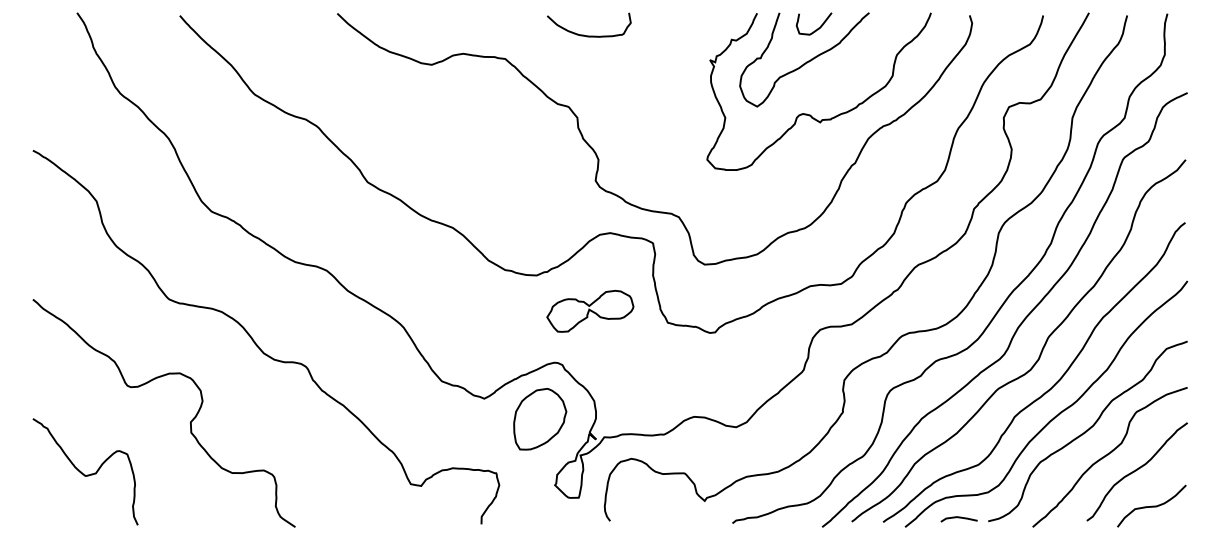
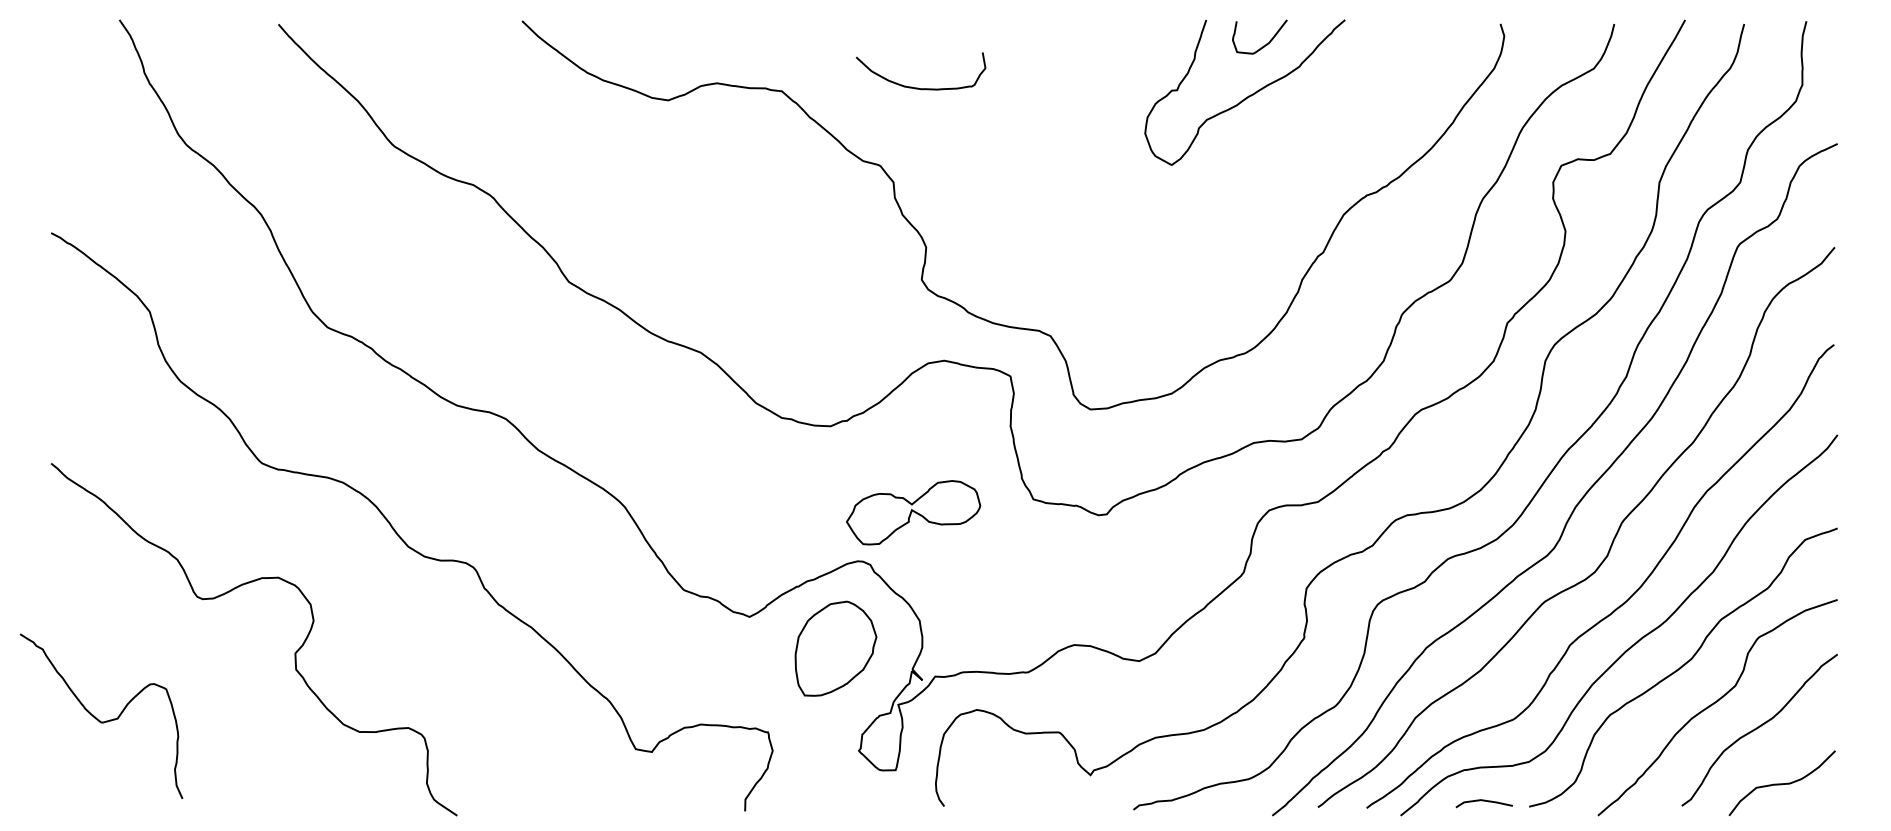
curve: (589, 35) -> (921, 87), moved
curve: (810, 114) -> (1254, 177), removed
part: (590, 311) -> (913, 512), moved
curve: (83, 473) -> (98, 718), moved

